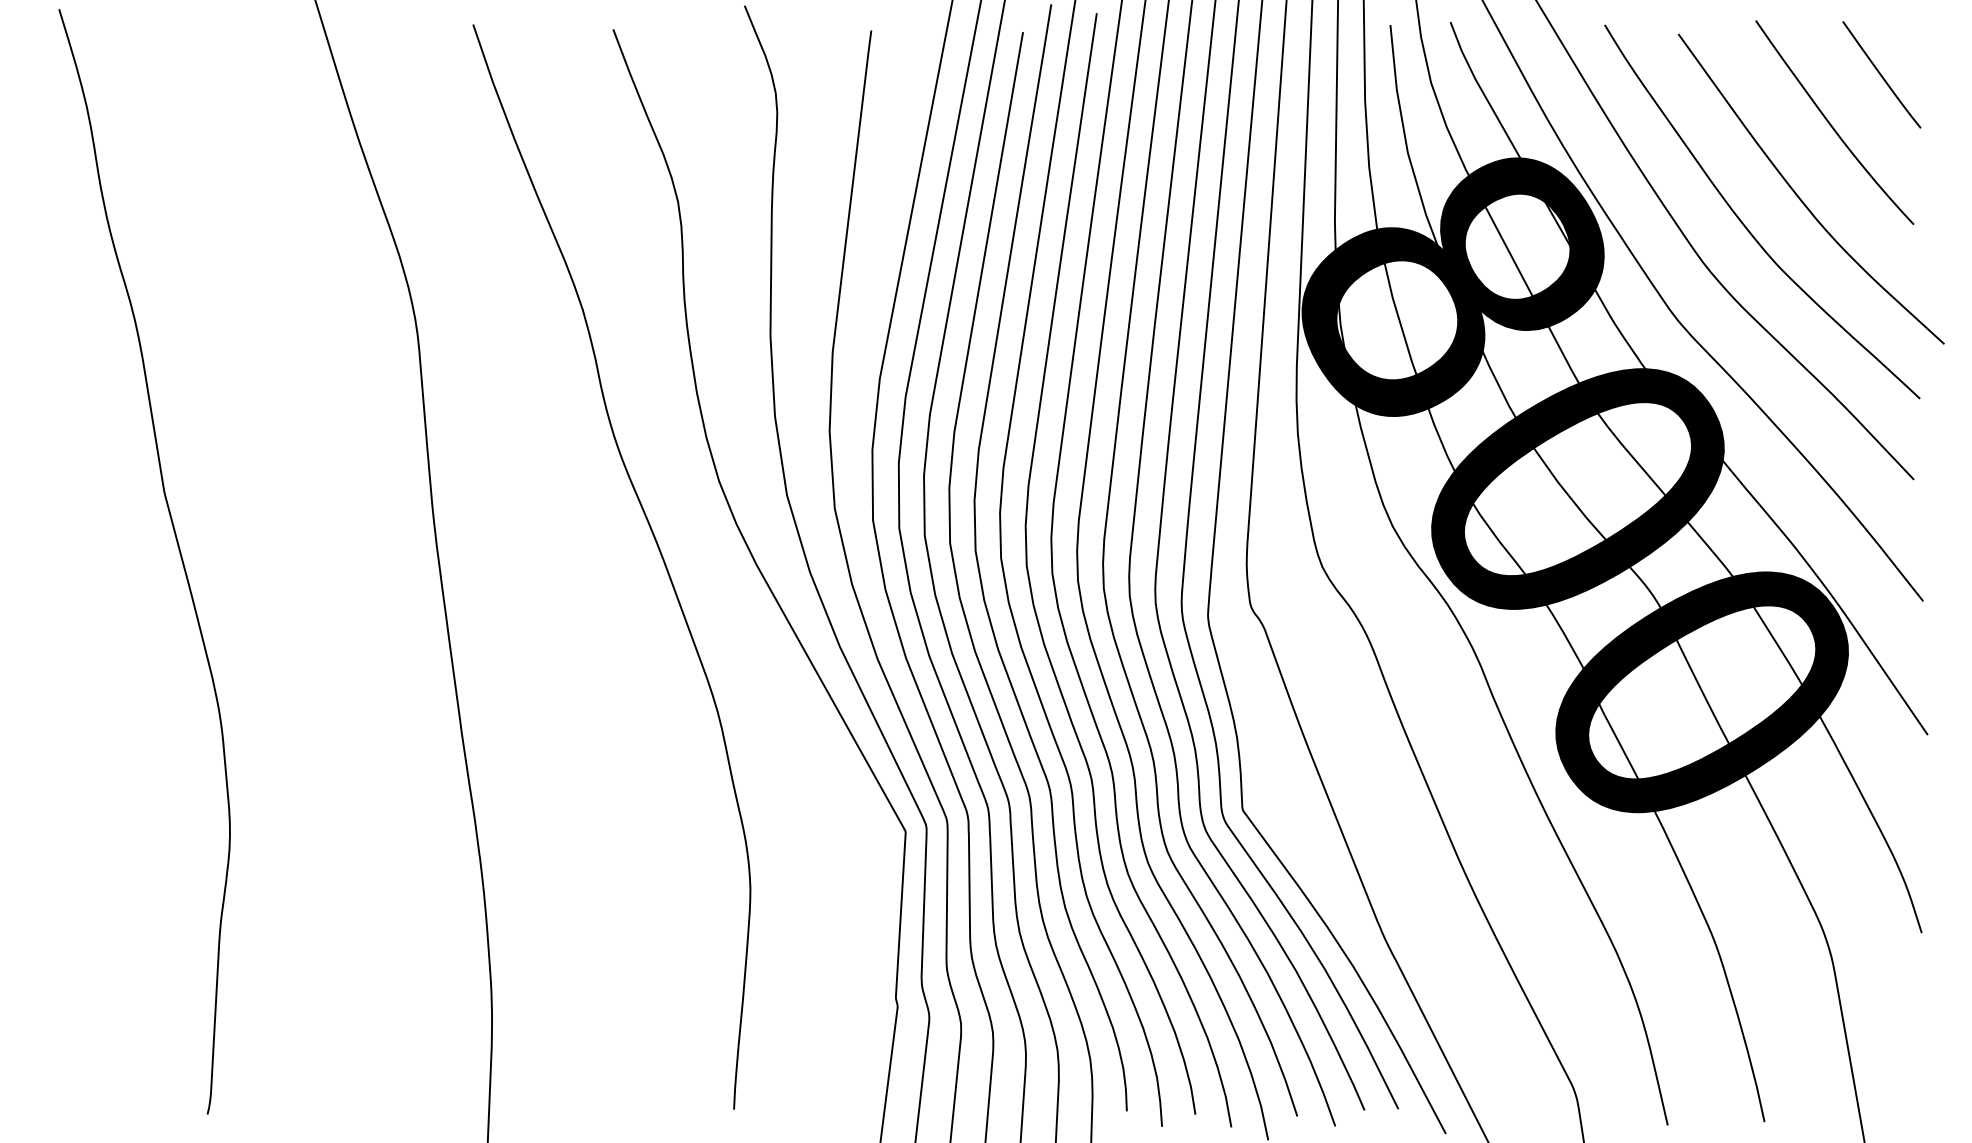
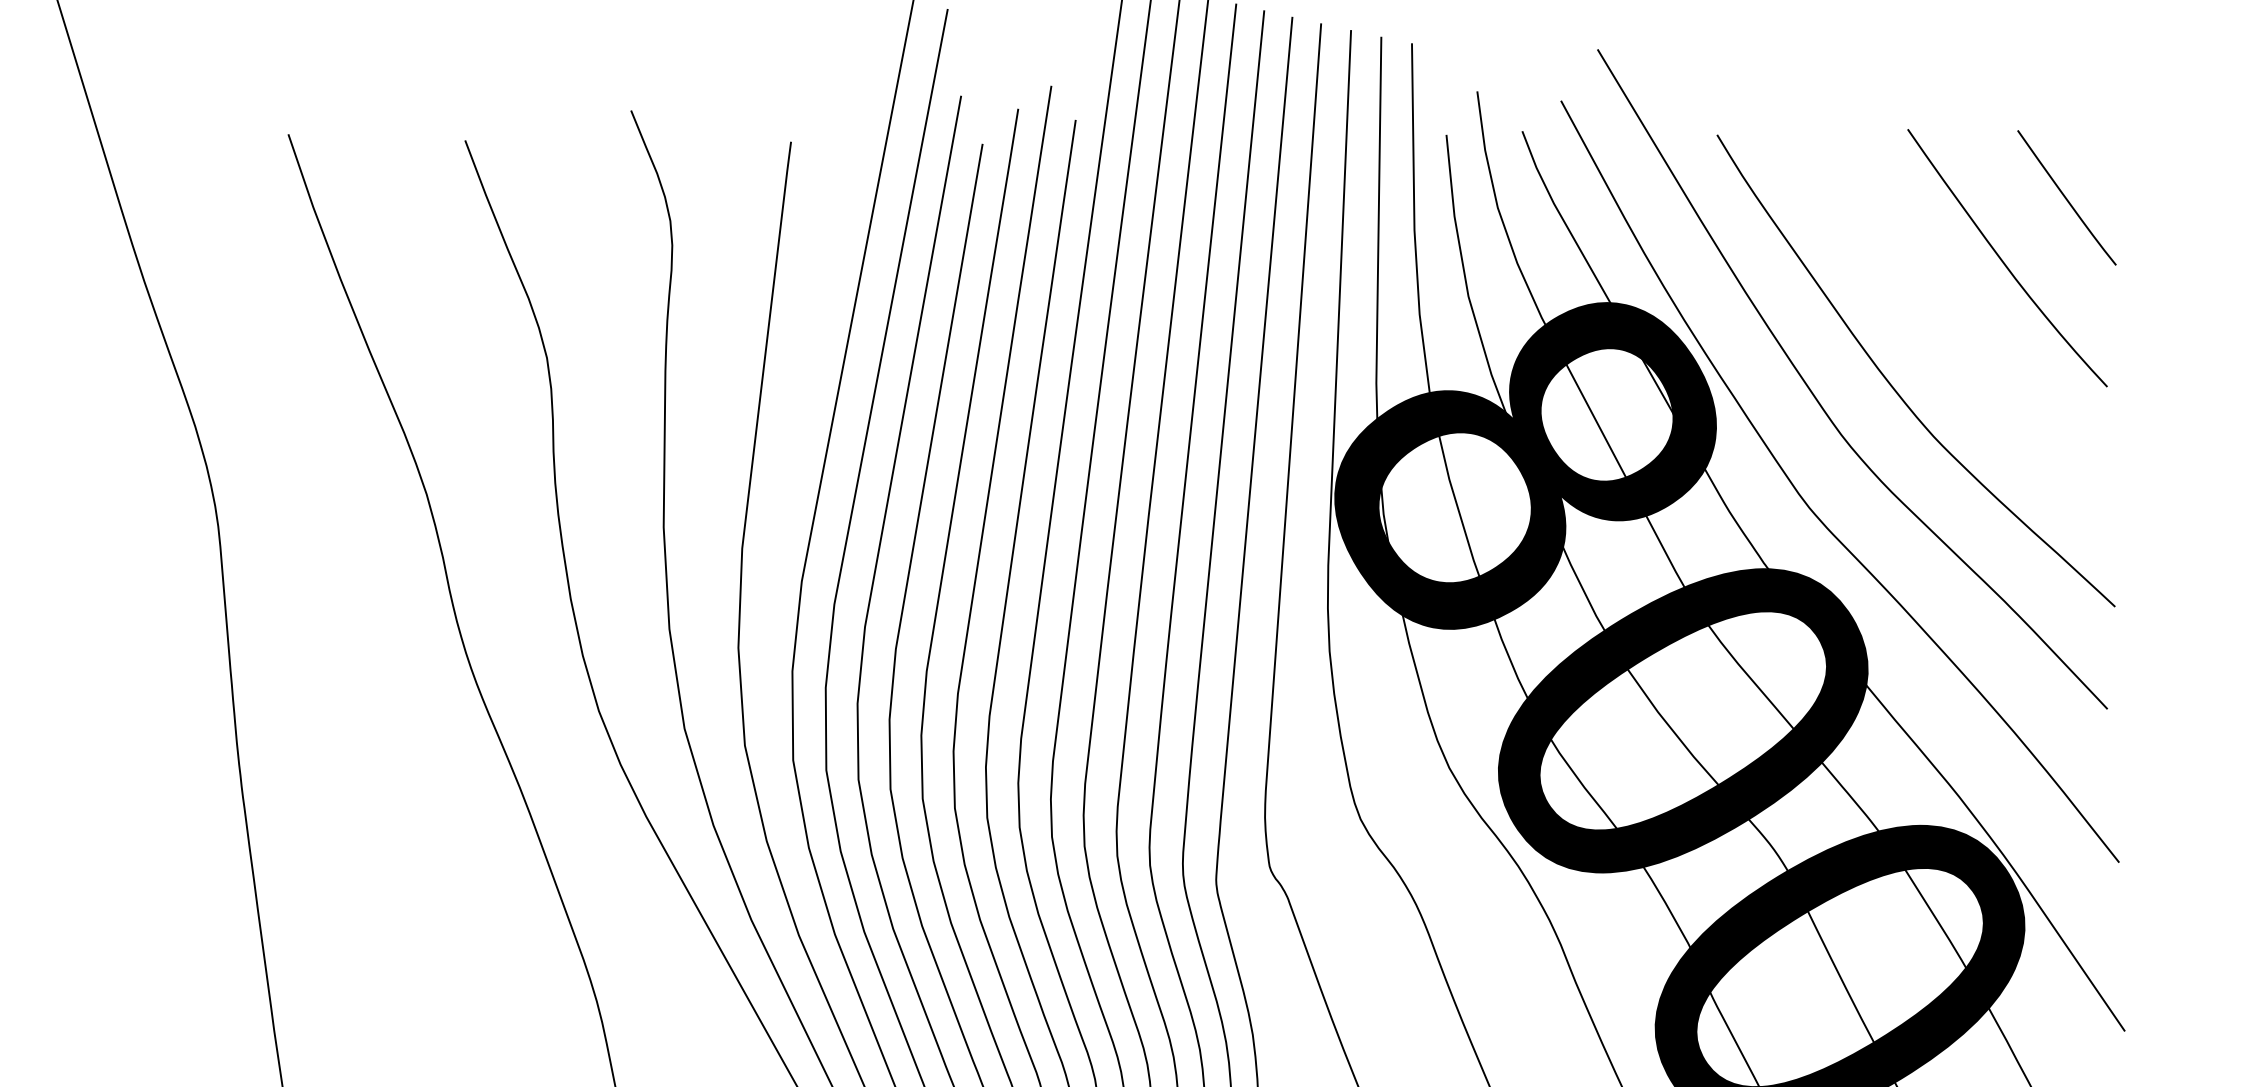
curve: (1799, 196) -> (1962, 351), removed

